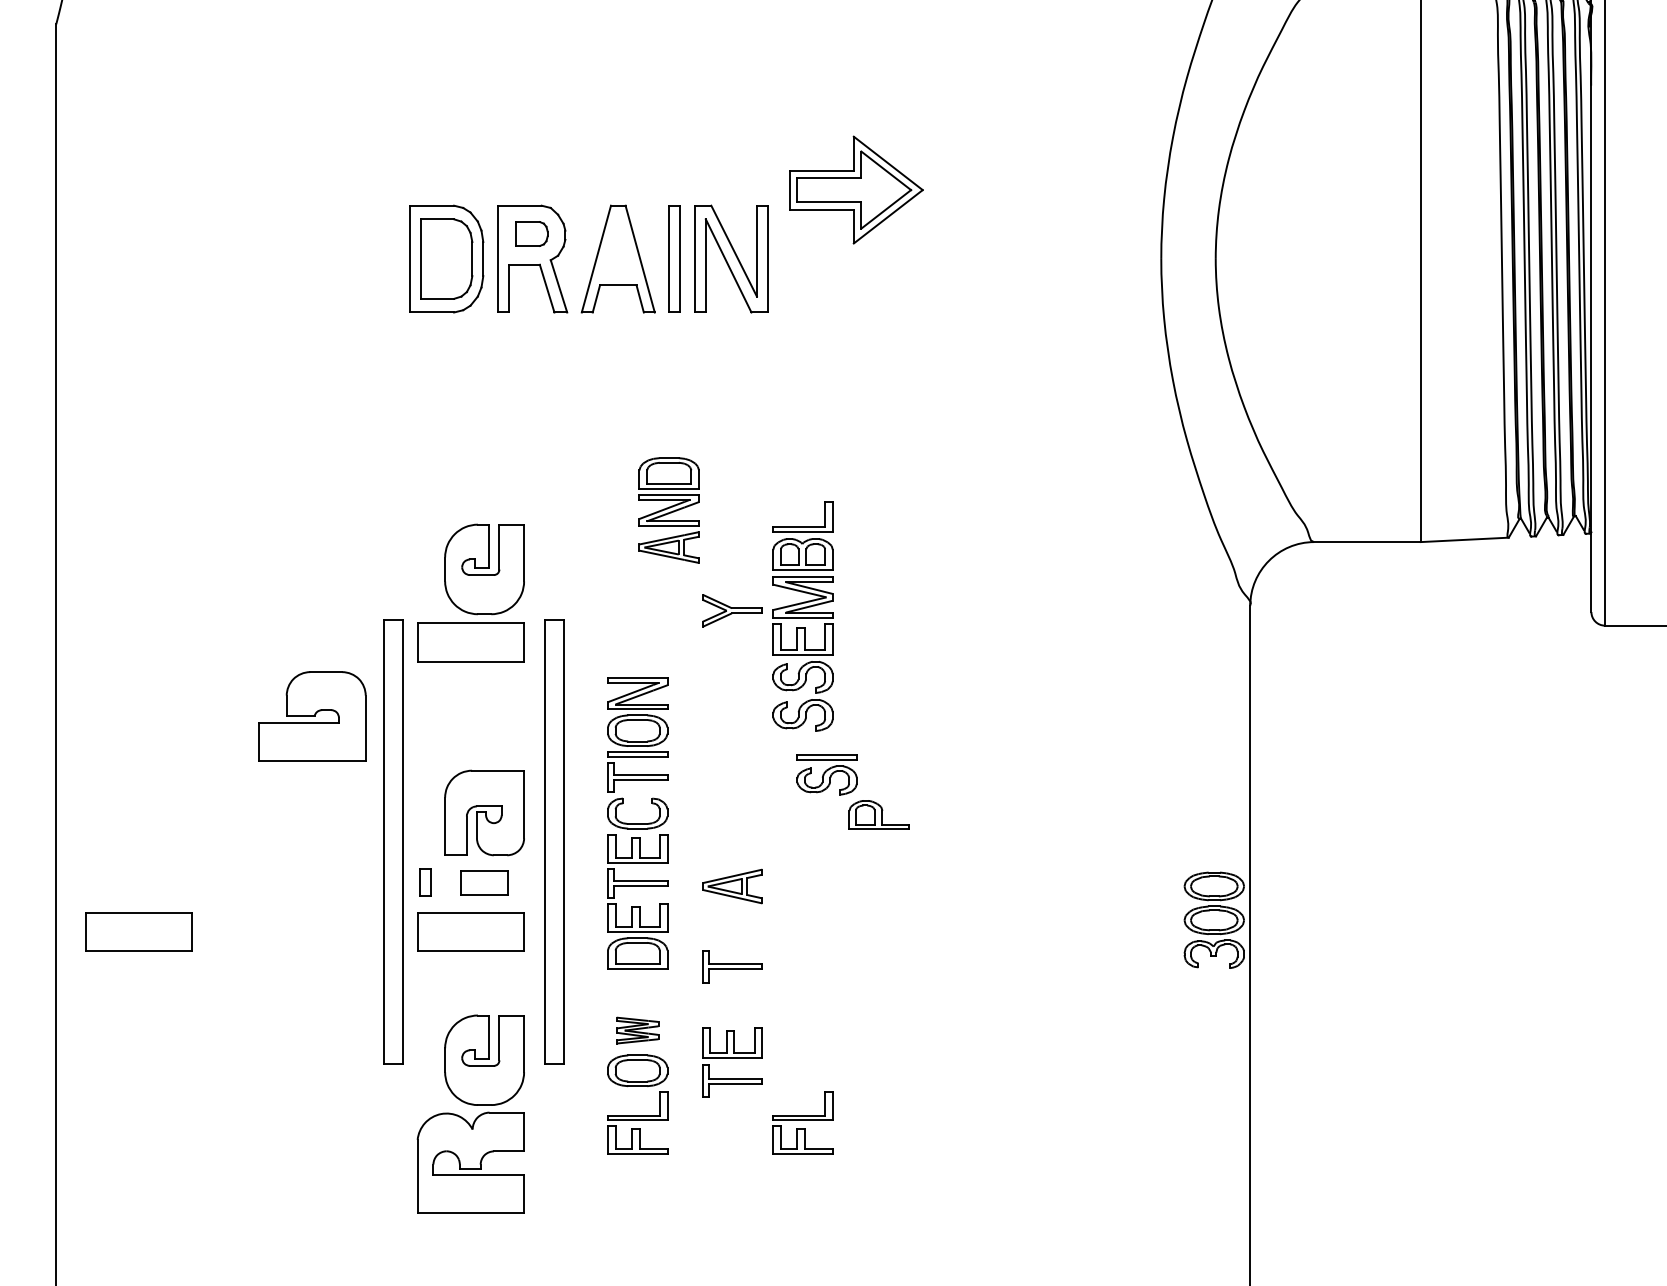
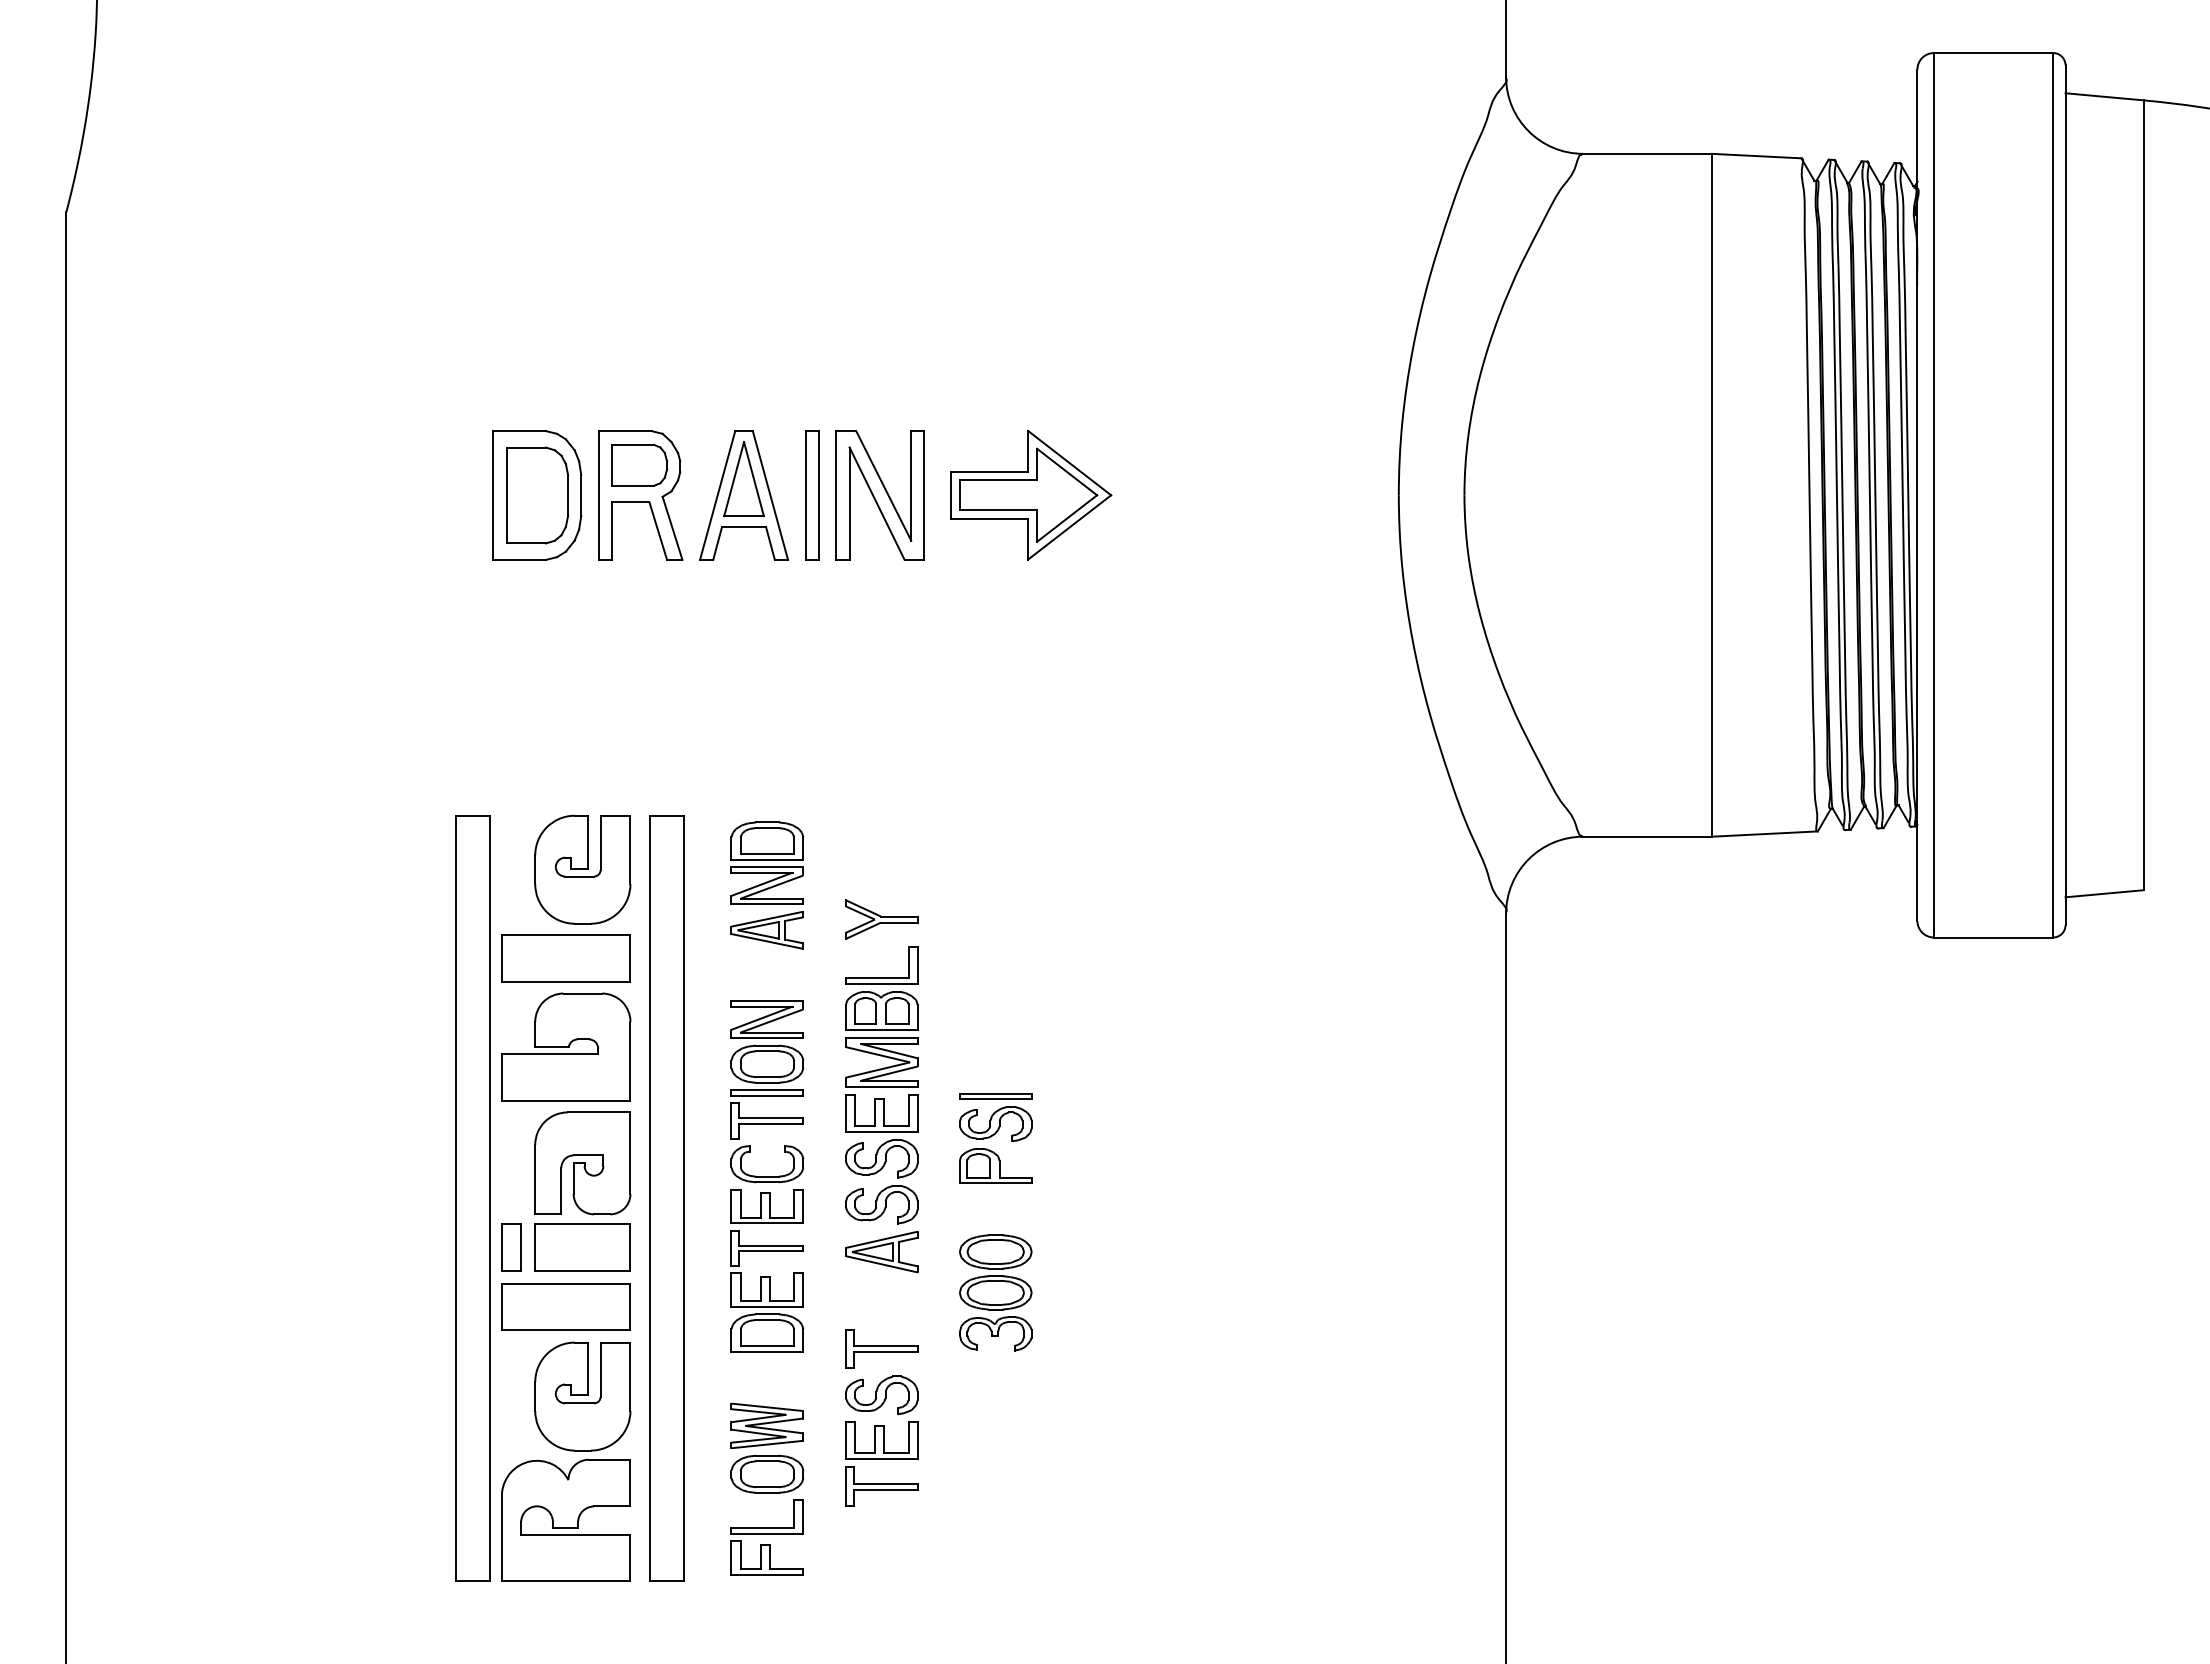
part: (856, 190) -> (1031, 495), moved
part: (531, 233) -> (639, 464), size x1.43
part: (617, 245) -> (743, 478), added
part: (669, 510) -> (767, 885), moved
part: (802, 616) -> (881, 1085), moved
part: (312, 716) -> (566, 1046), moved
part: (879, 814) -> (995, 1165), moved
part: (393, 842) -> (472, 1198), size x1.43
part: (553, 842) -> (666, 1198), size x1.43
part: (425, 882) -> (511, 1247), size x1.43
part: (484, 882) -> (582, 1247), size x1.67
part: (1214, 920) -> (995, 1292), moved
part: (138, 931) -> (165, 1306), removed
part: (732, 1004) -> (881, 1394), added
part: (636, 1030) -> (766, 1425), size x1.43
part: (476, 1118) -> (572, 1466), moved
part: (801, 1123) -> (965, 1537), removed

